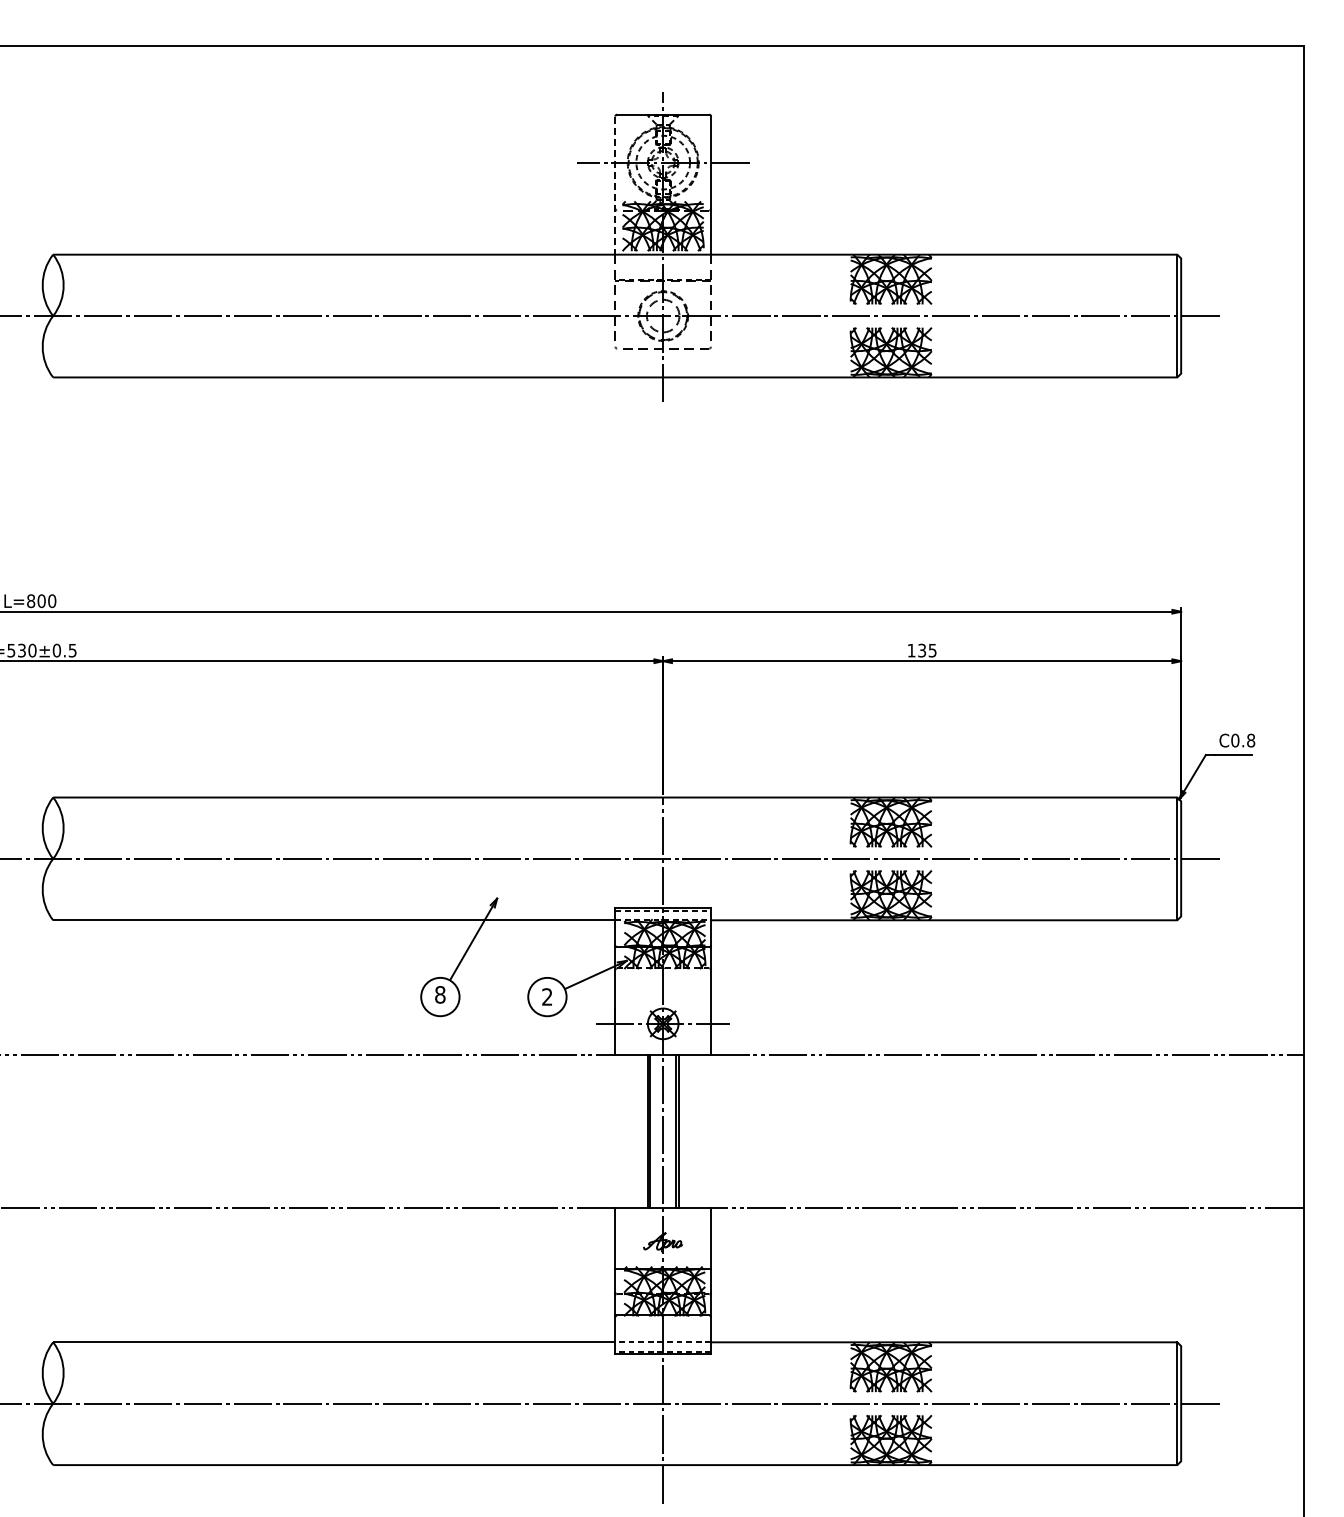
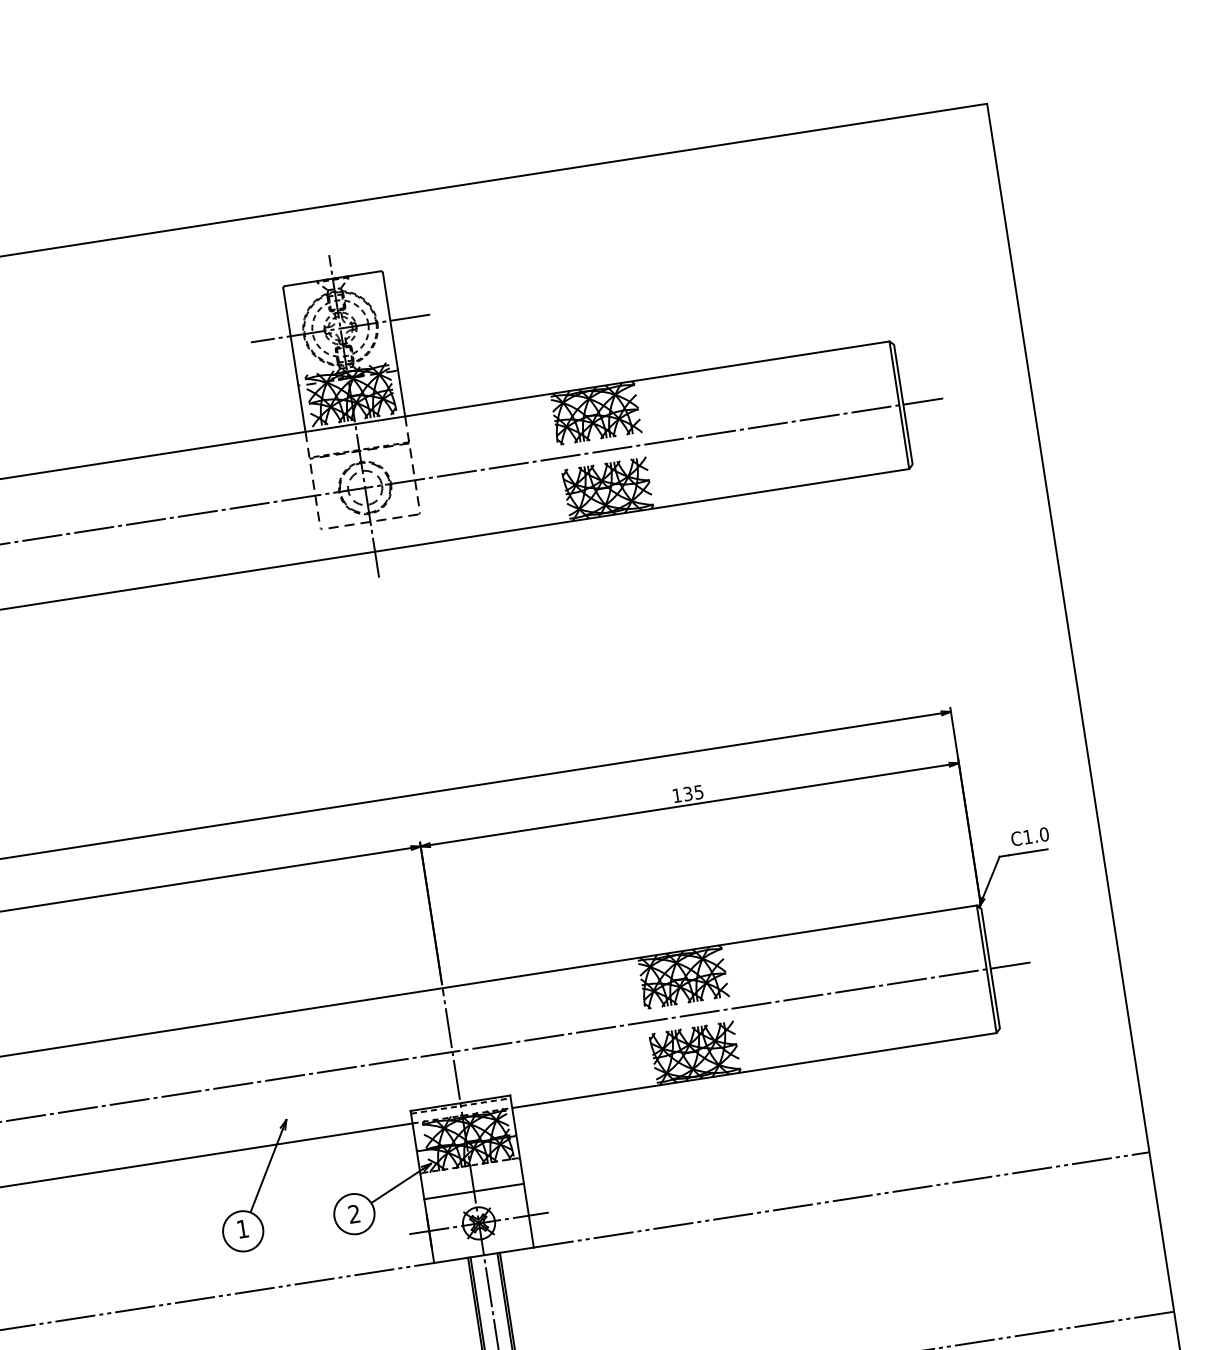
line: (615, 186) -> (294, 361), dashed -> solid
text: (1243, 740) -> (1036, 835), C0.8 -> C1.0
line: (663, 993) -> (474, 1191), added
text: (440, 994) -> (242, 1228), 8 -> 1

